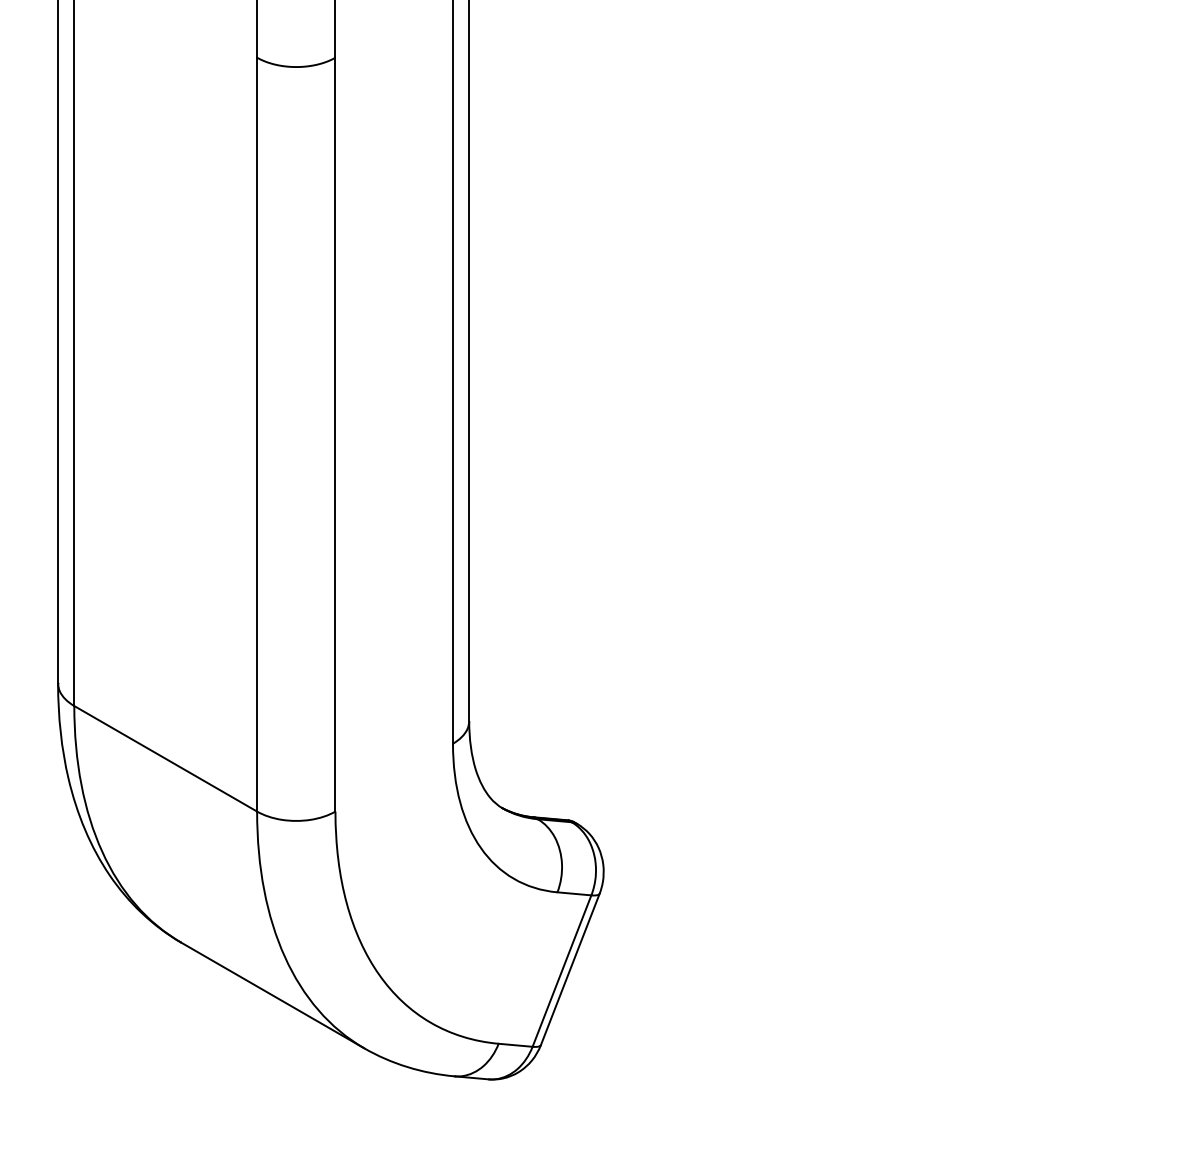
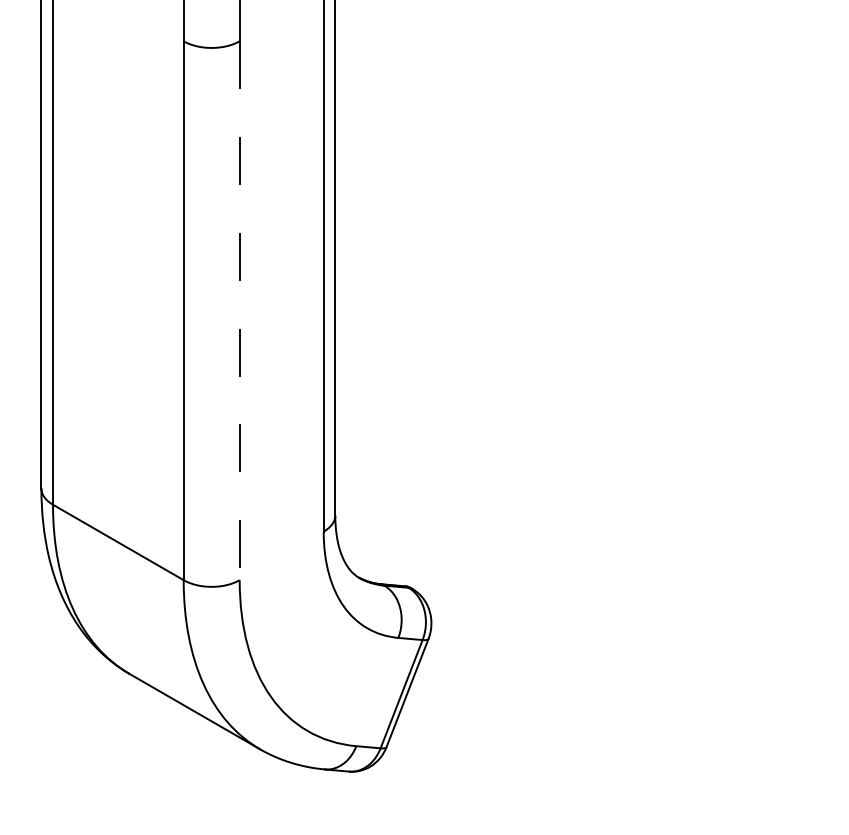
line: (335, 435) -> (239, 311), solid -> dashed

